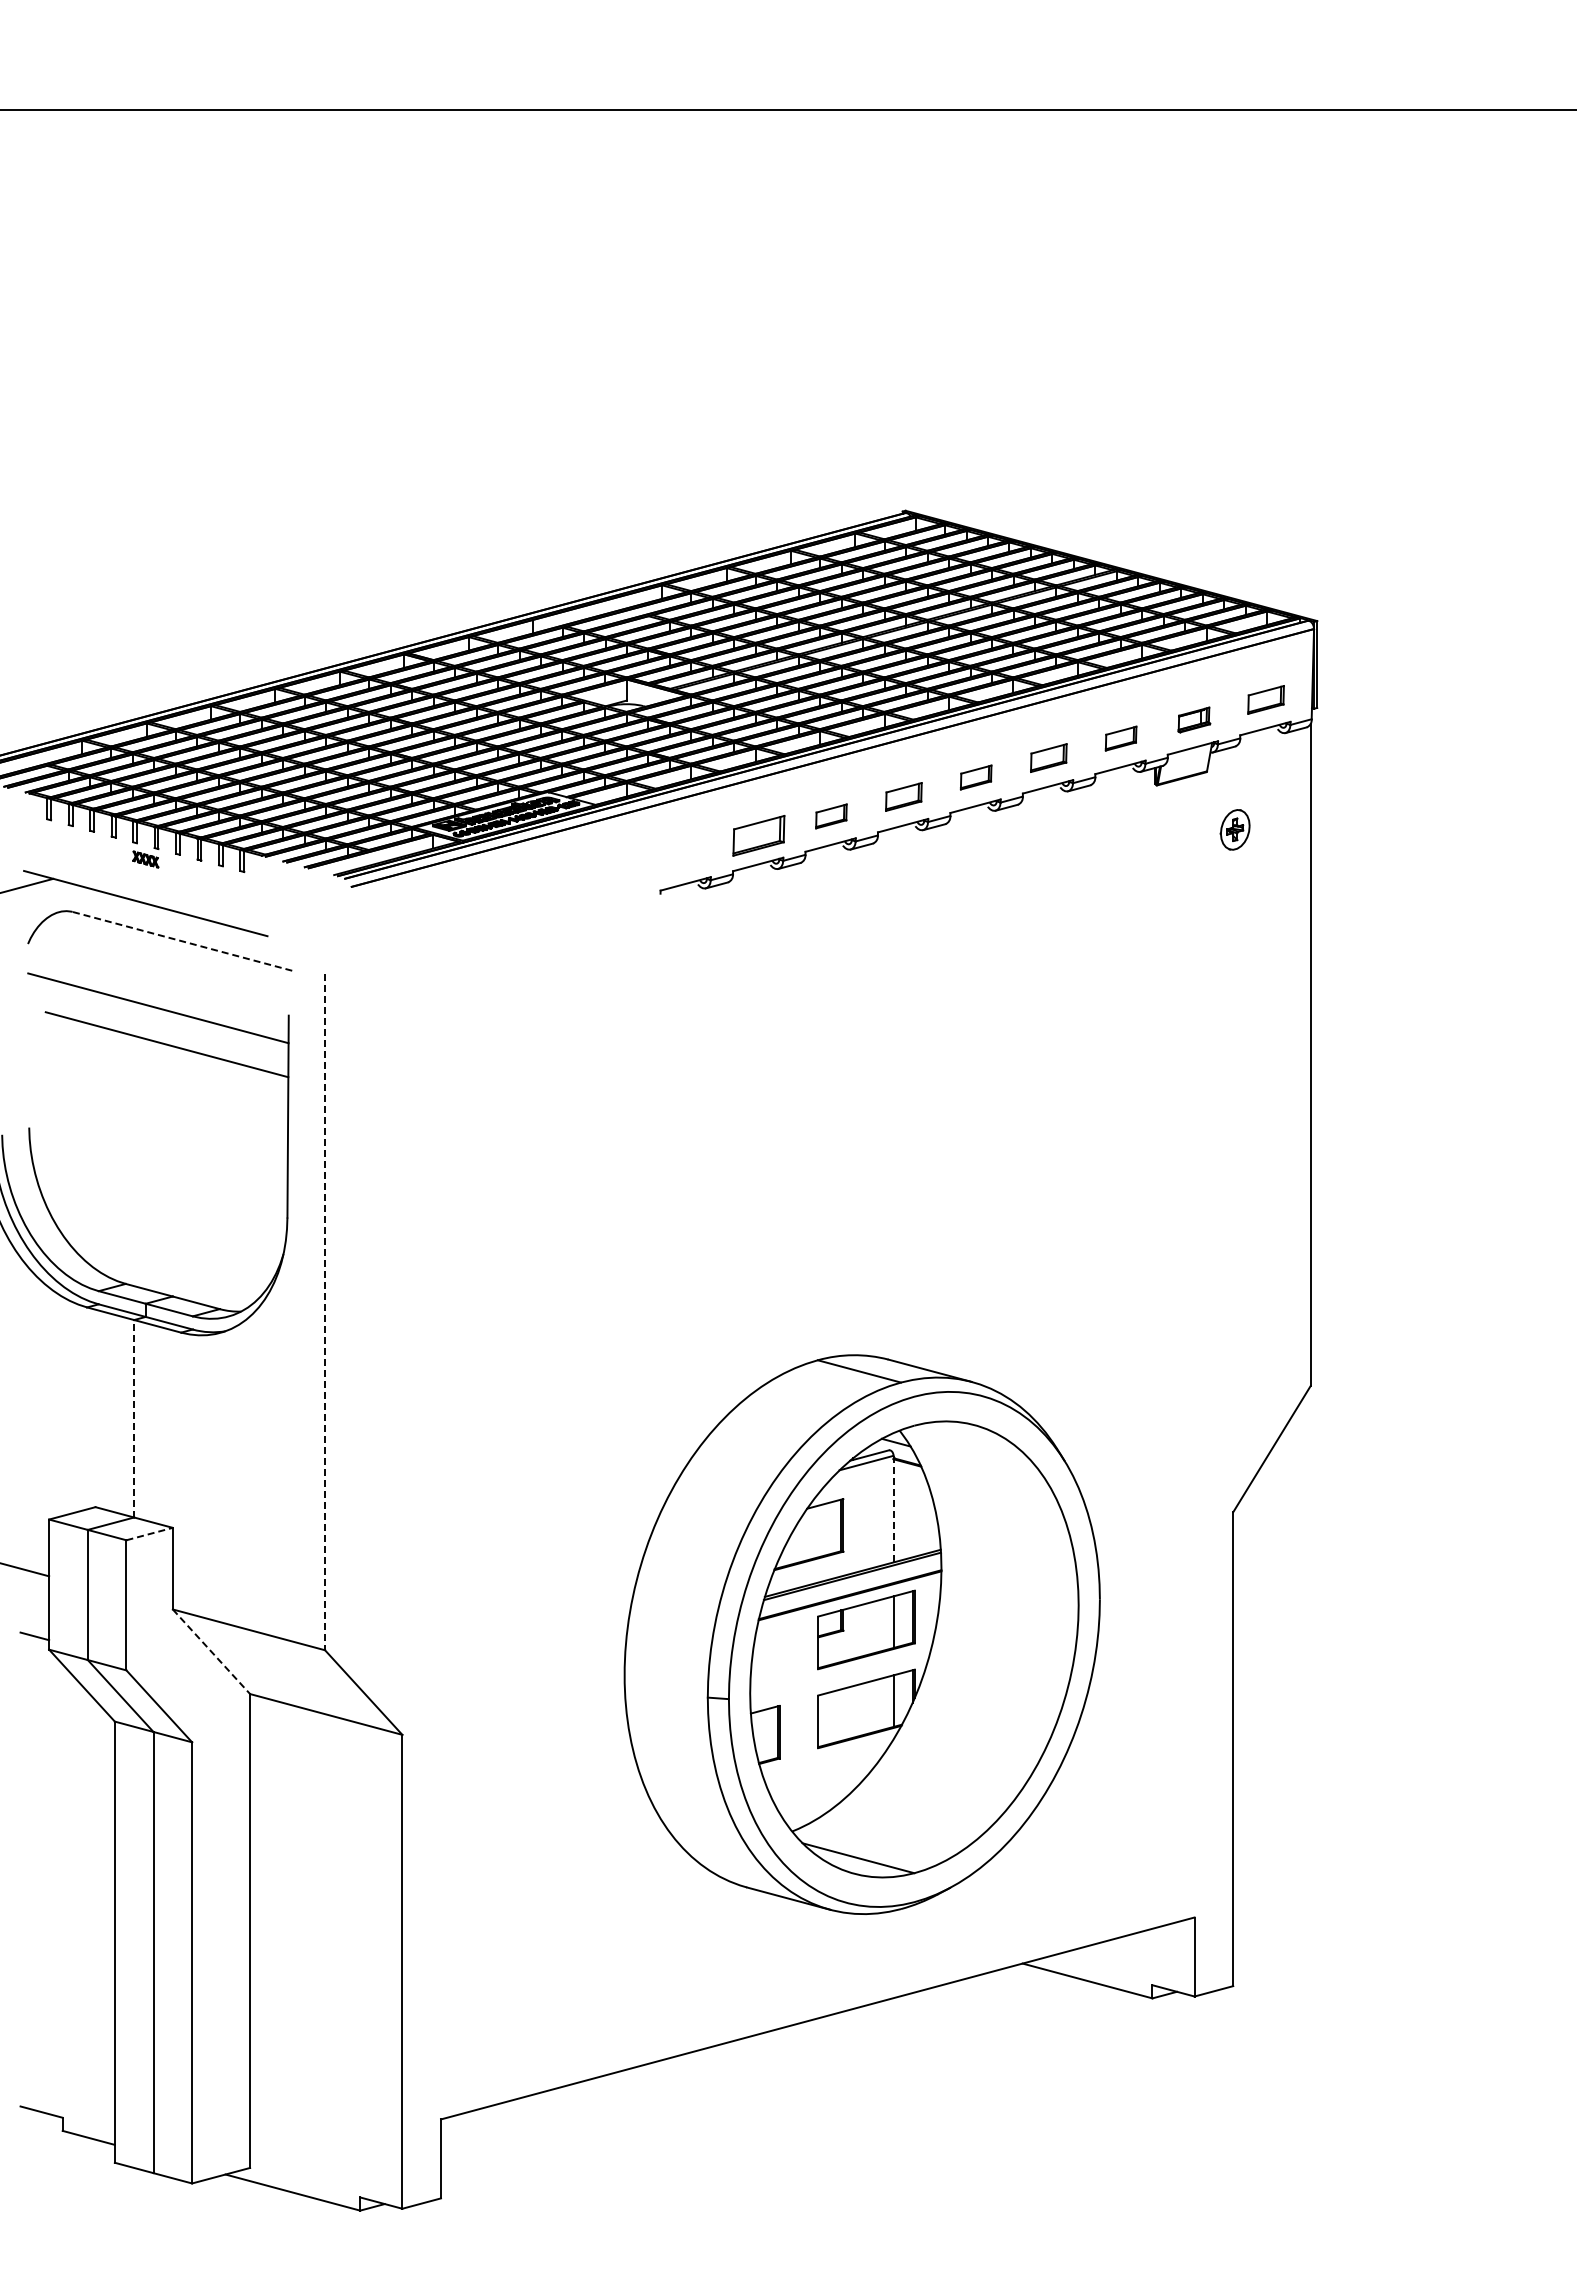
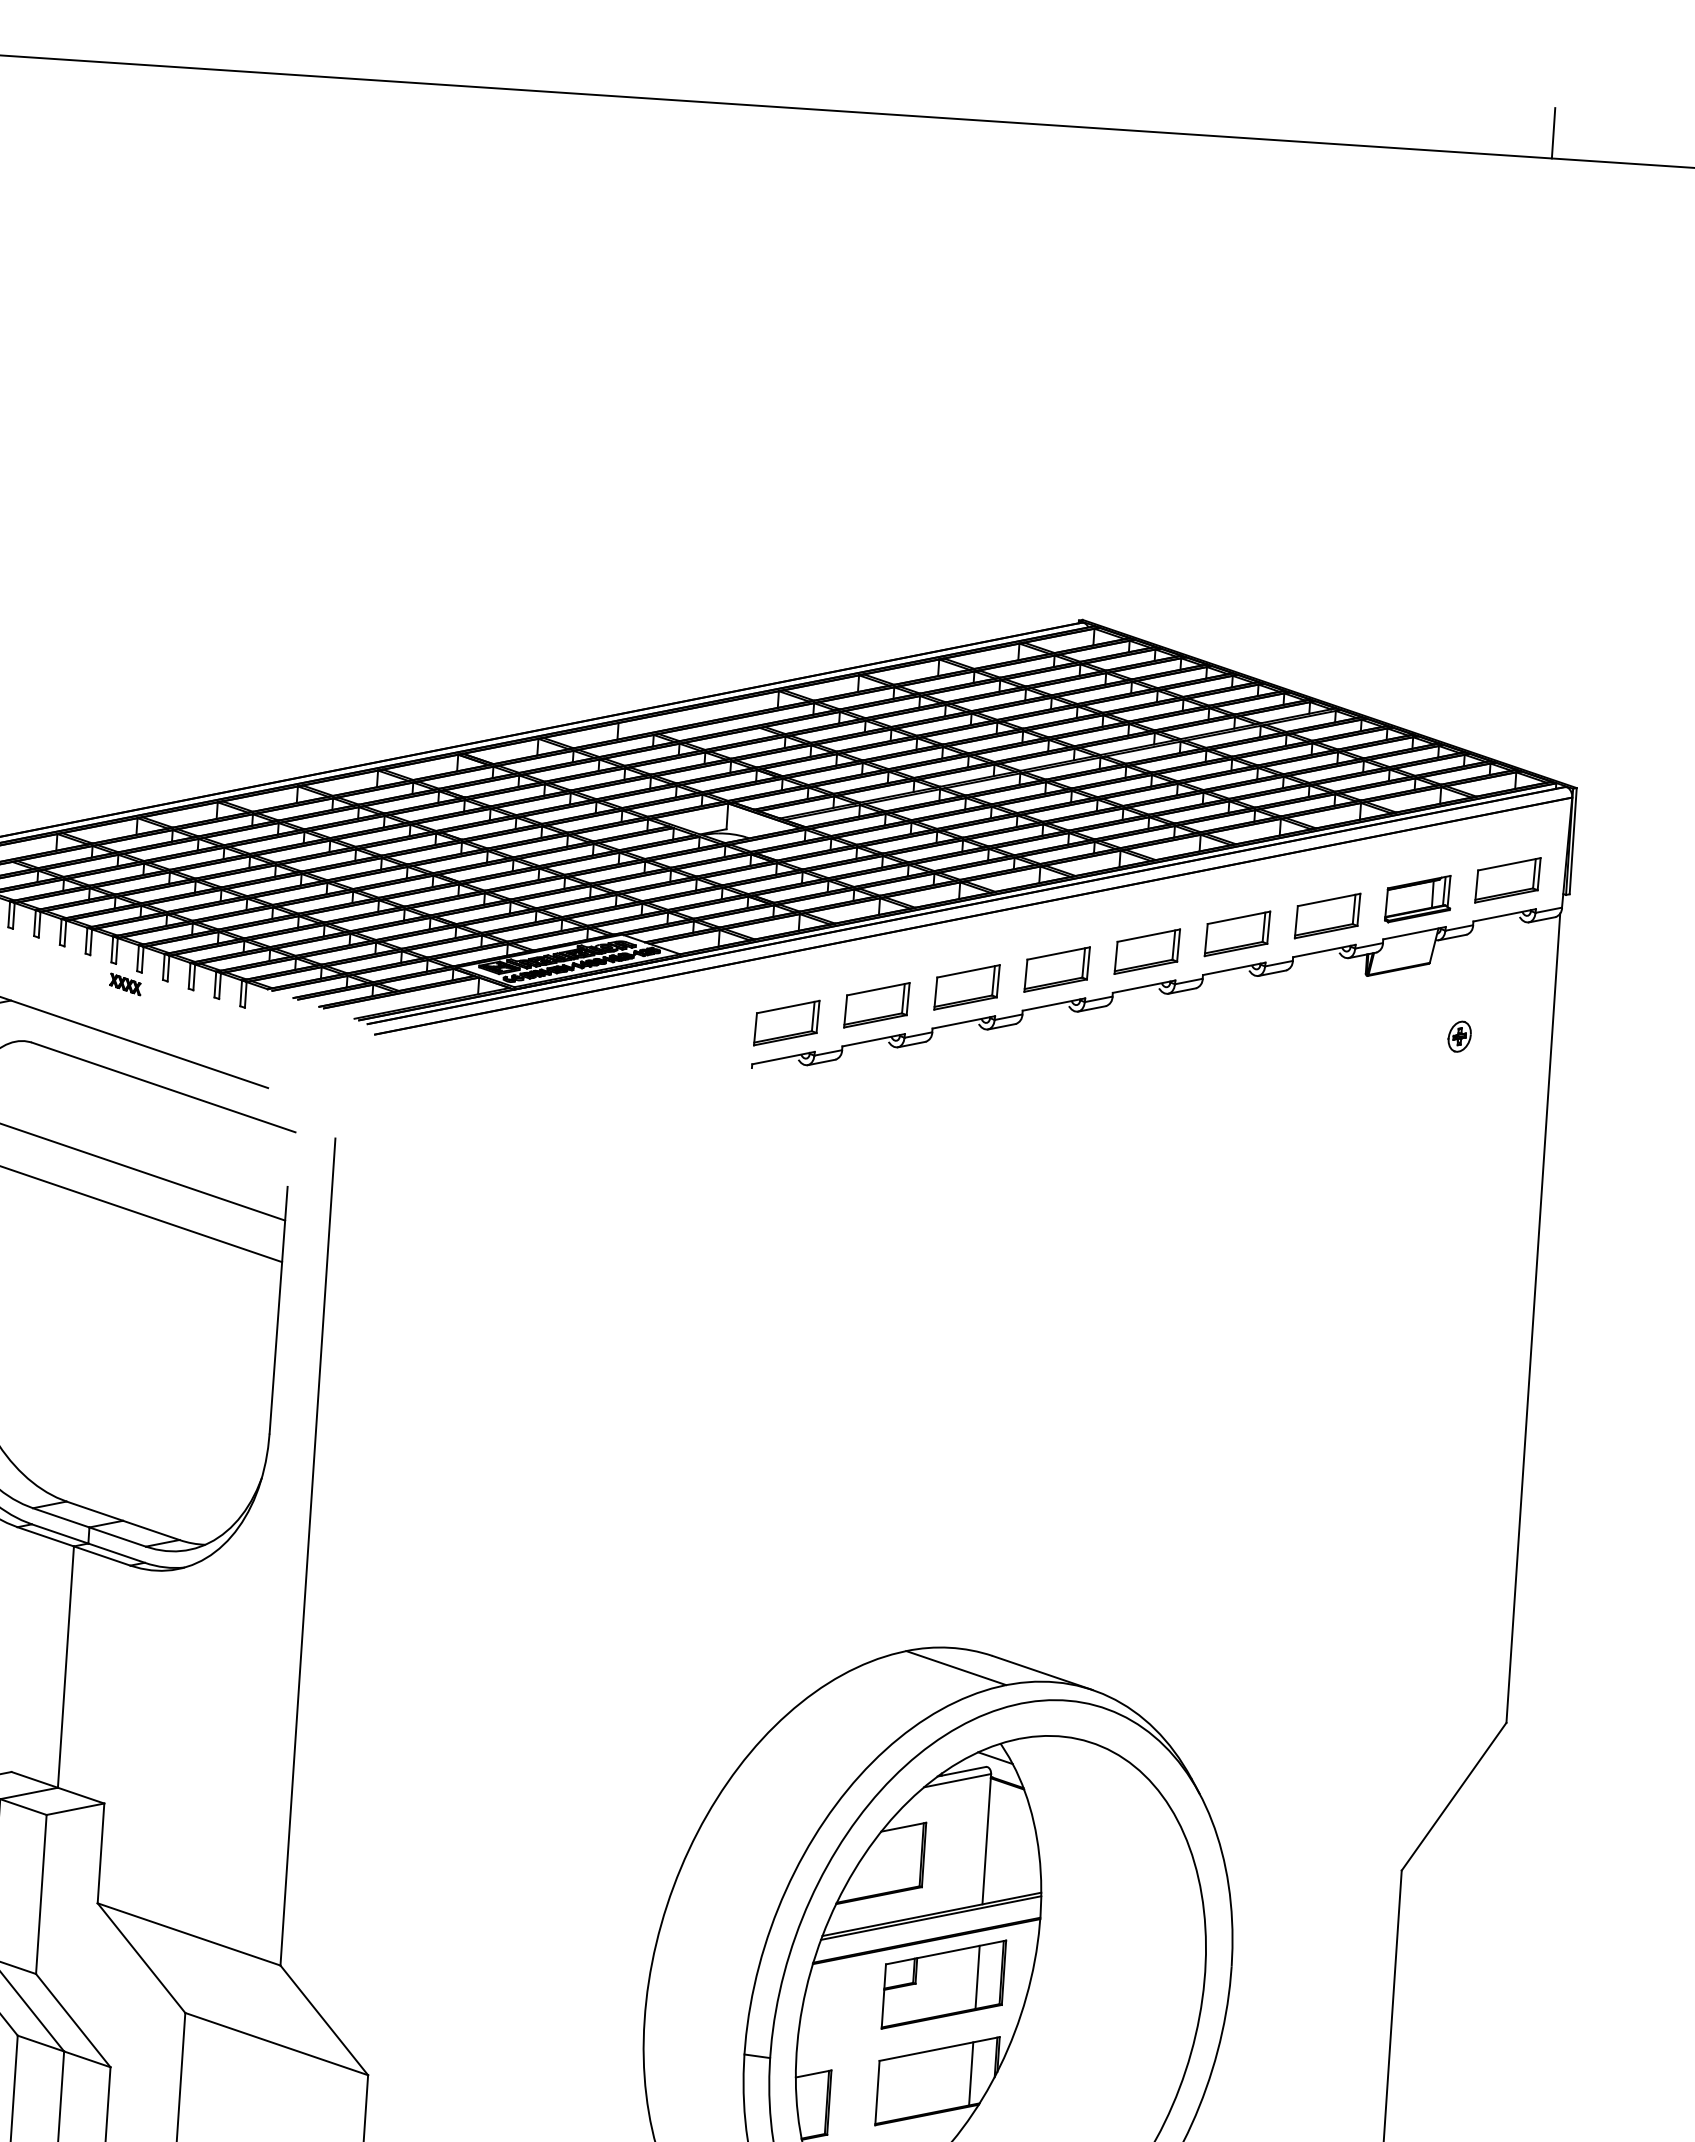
line: (1262, 88) -> (1553, 132), added
part: (1265, 699) -> (1507, 879), size x1.43
part: (1194, 719) -> (1418, 898), size x1.67
part: (1120, 738) -> (1326, 915), size x1.67
part: (1048, 757) -> (1237, 933), size x1.43
part: (975, 777) -> (1146, 951), size x1.67
part: (903, 796) -> (1056, 968), size x1.43
part: (831, 816) -> (967, 987), size x1.67
part: (1235, 829) -> (1459, 1036), size x0.62
part: (686, 855) -> (786, 1023), added
line: (182, 941) -> (163, 1087), dashed -> solid
line: (325, 1312) -> (308, 1552), dashed -> solid
line: (134, 1418) -> (66, 1666), dashed -> solid
line: (893, 1508) -> (986, 1838), dashed -> solid
line: (150, 1533) -> (76, 1808), dashed -> solid
line: (211, 1652) -> (141, 1959), dashed -> solid

